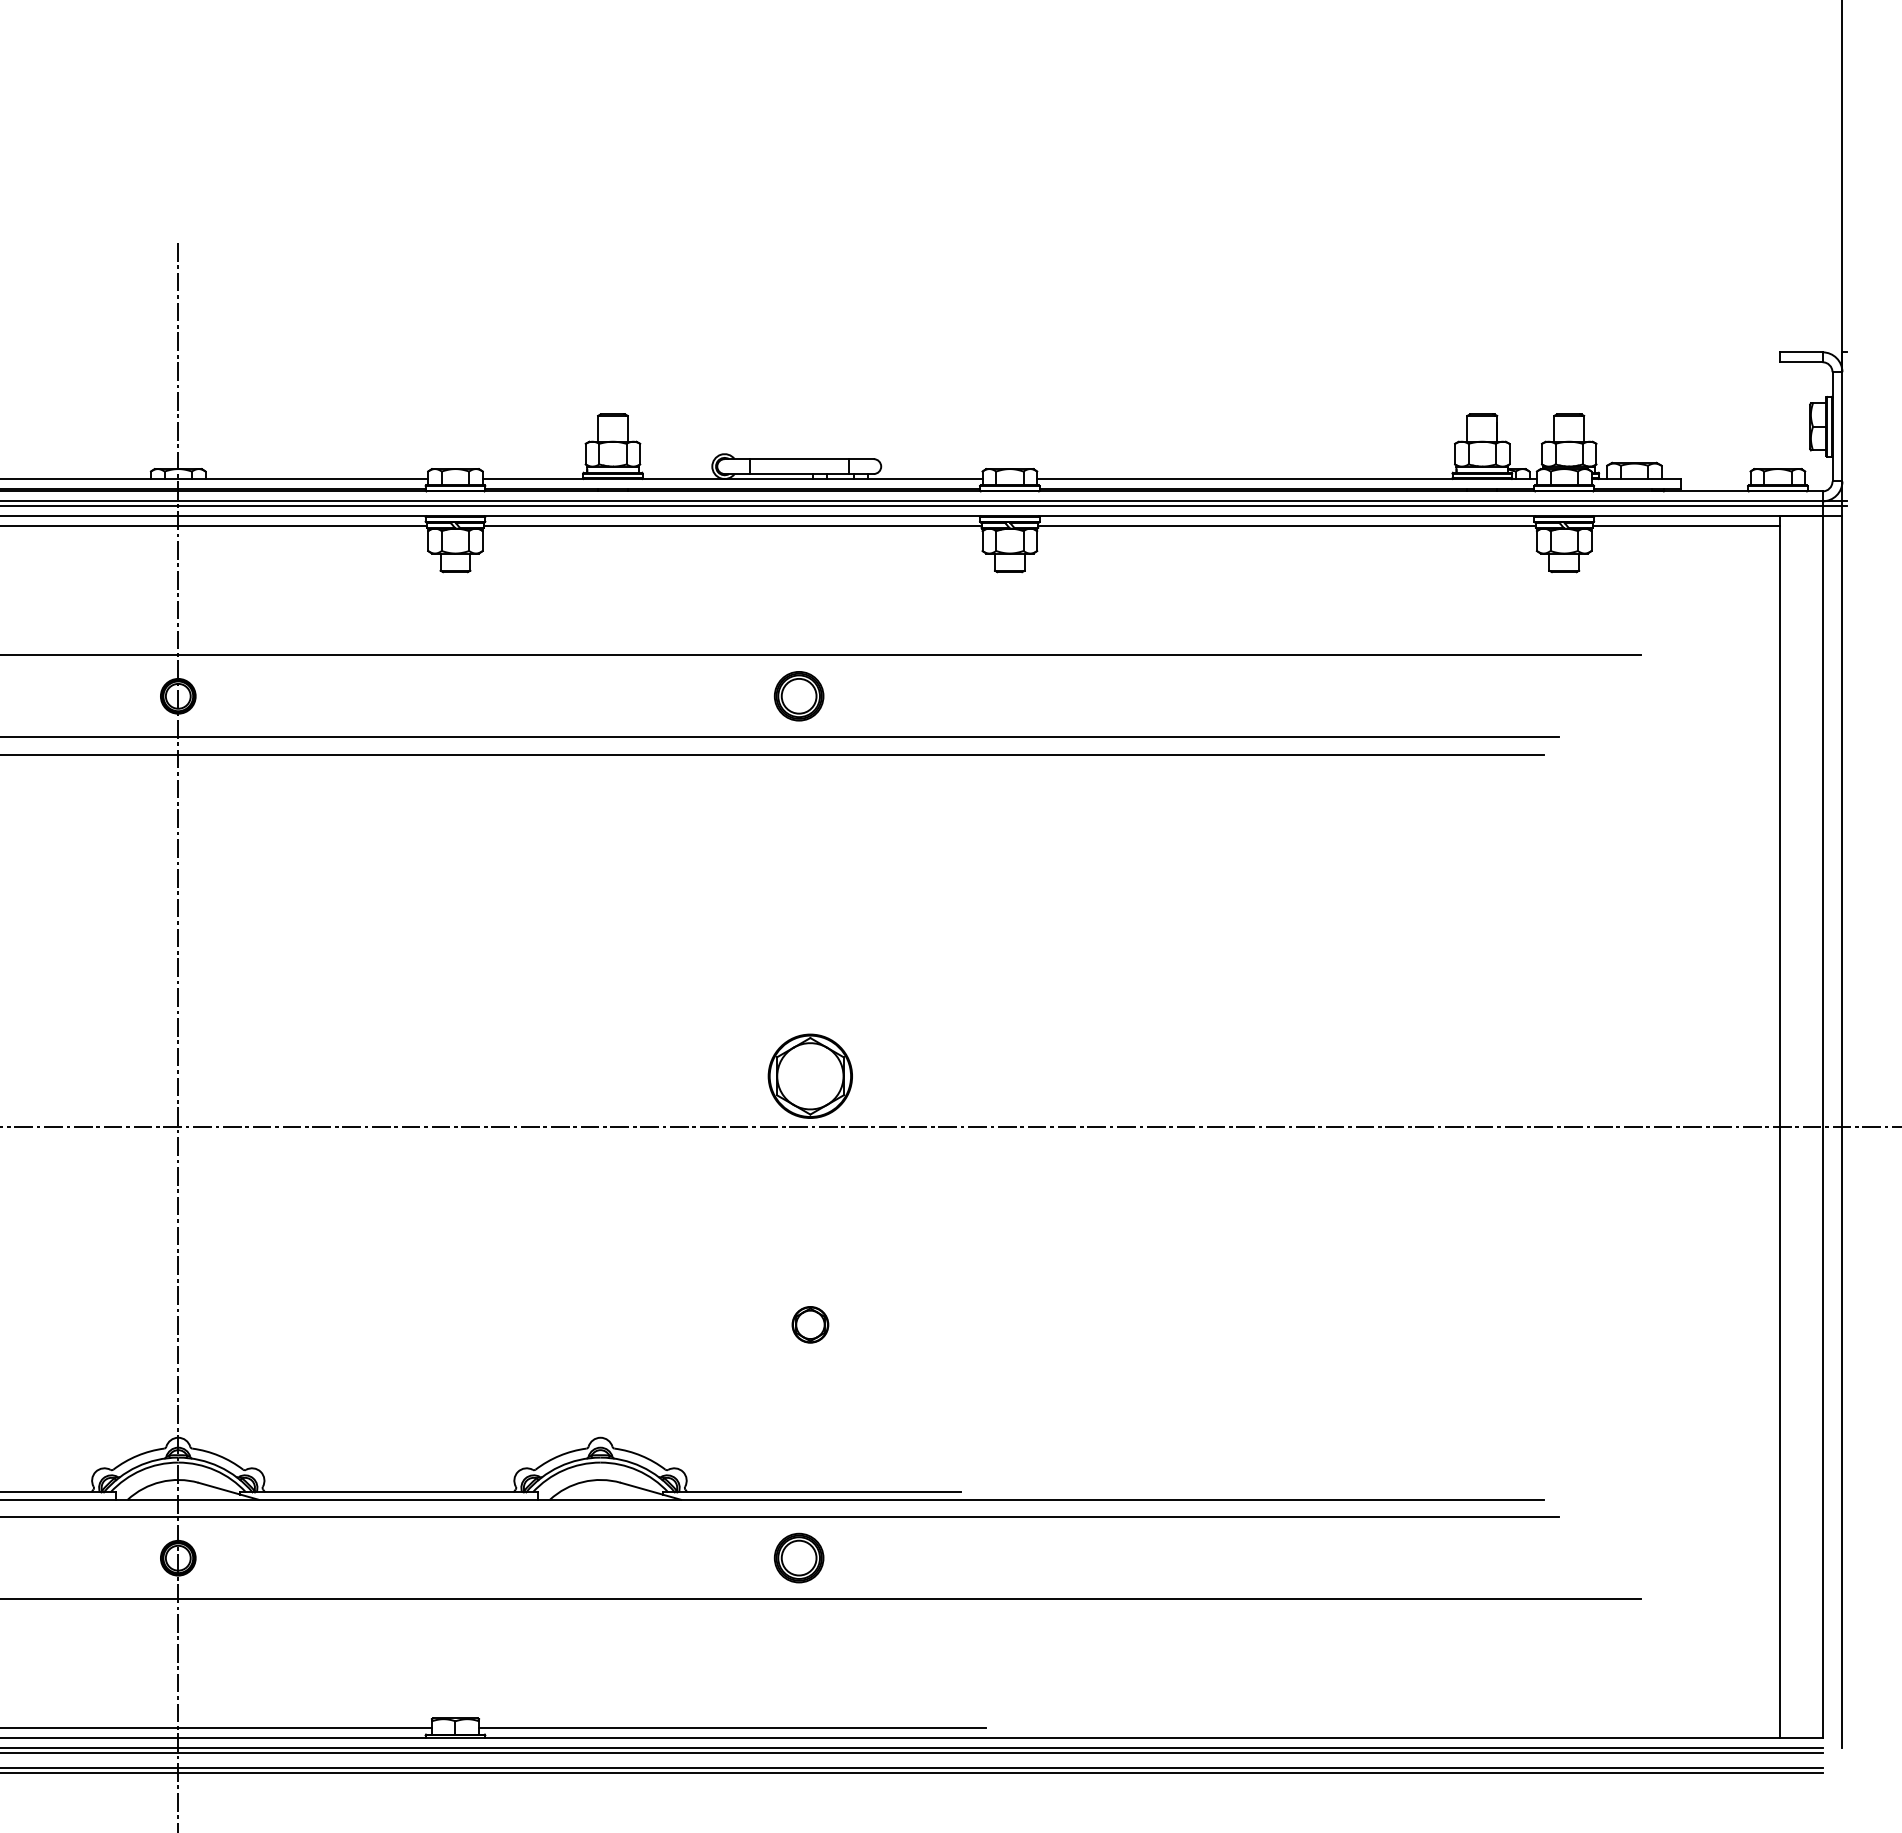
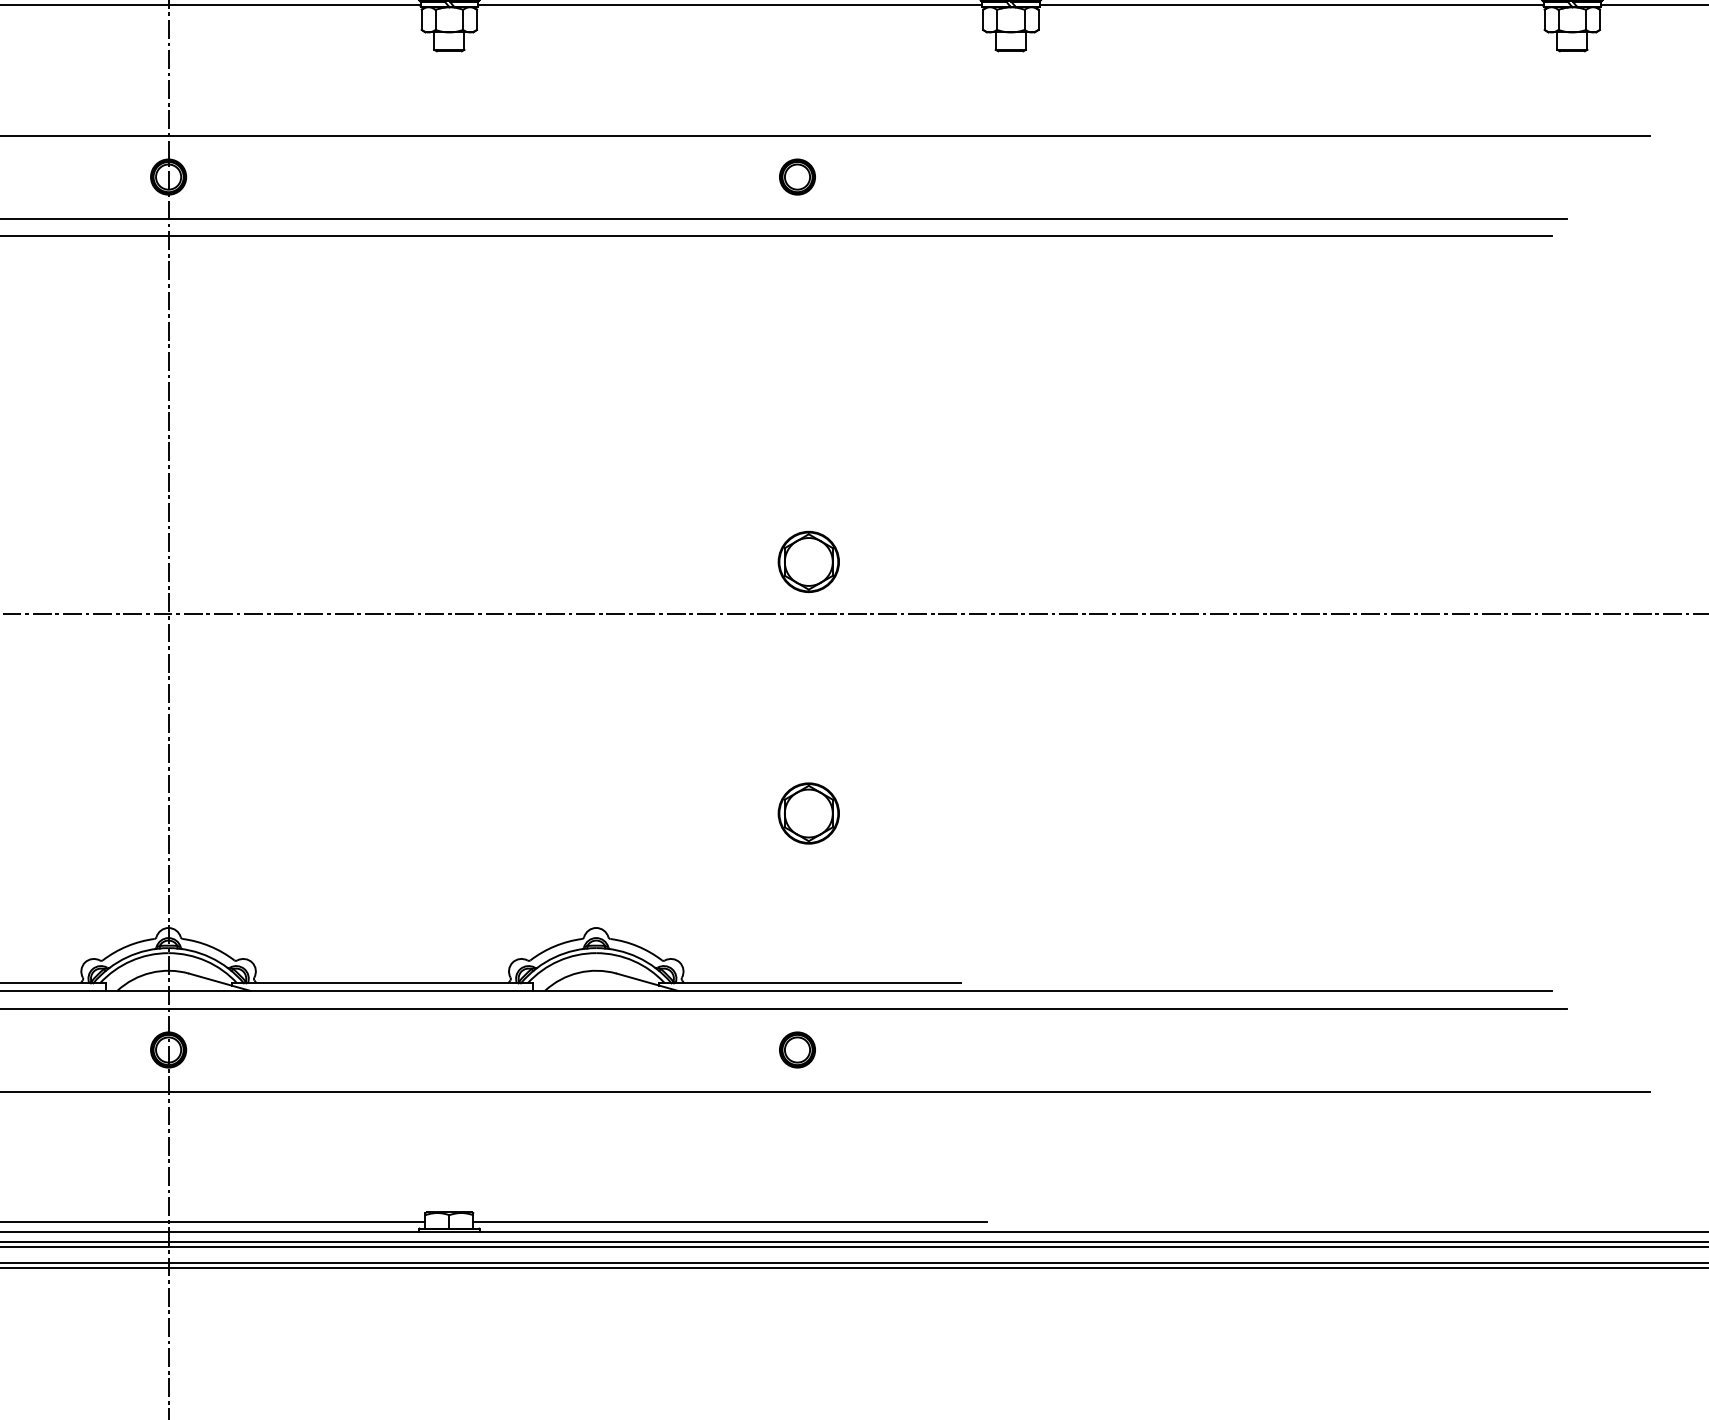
part: (799, 696) -> (797, 177), size x0.71
part: (810, 1076) -> (808, 562), size x0.71
part: (810, 1324) -> (808, 813), size x1.67
part: (799, 1558) -> (797, 1050), size x0.71

